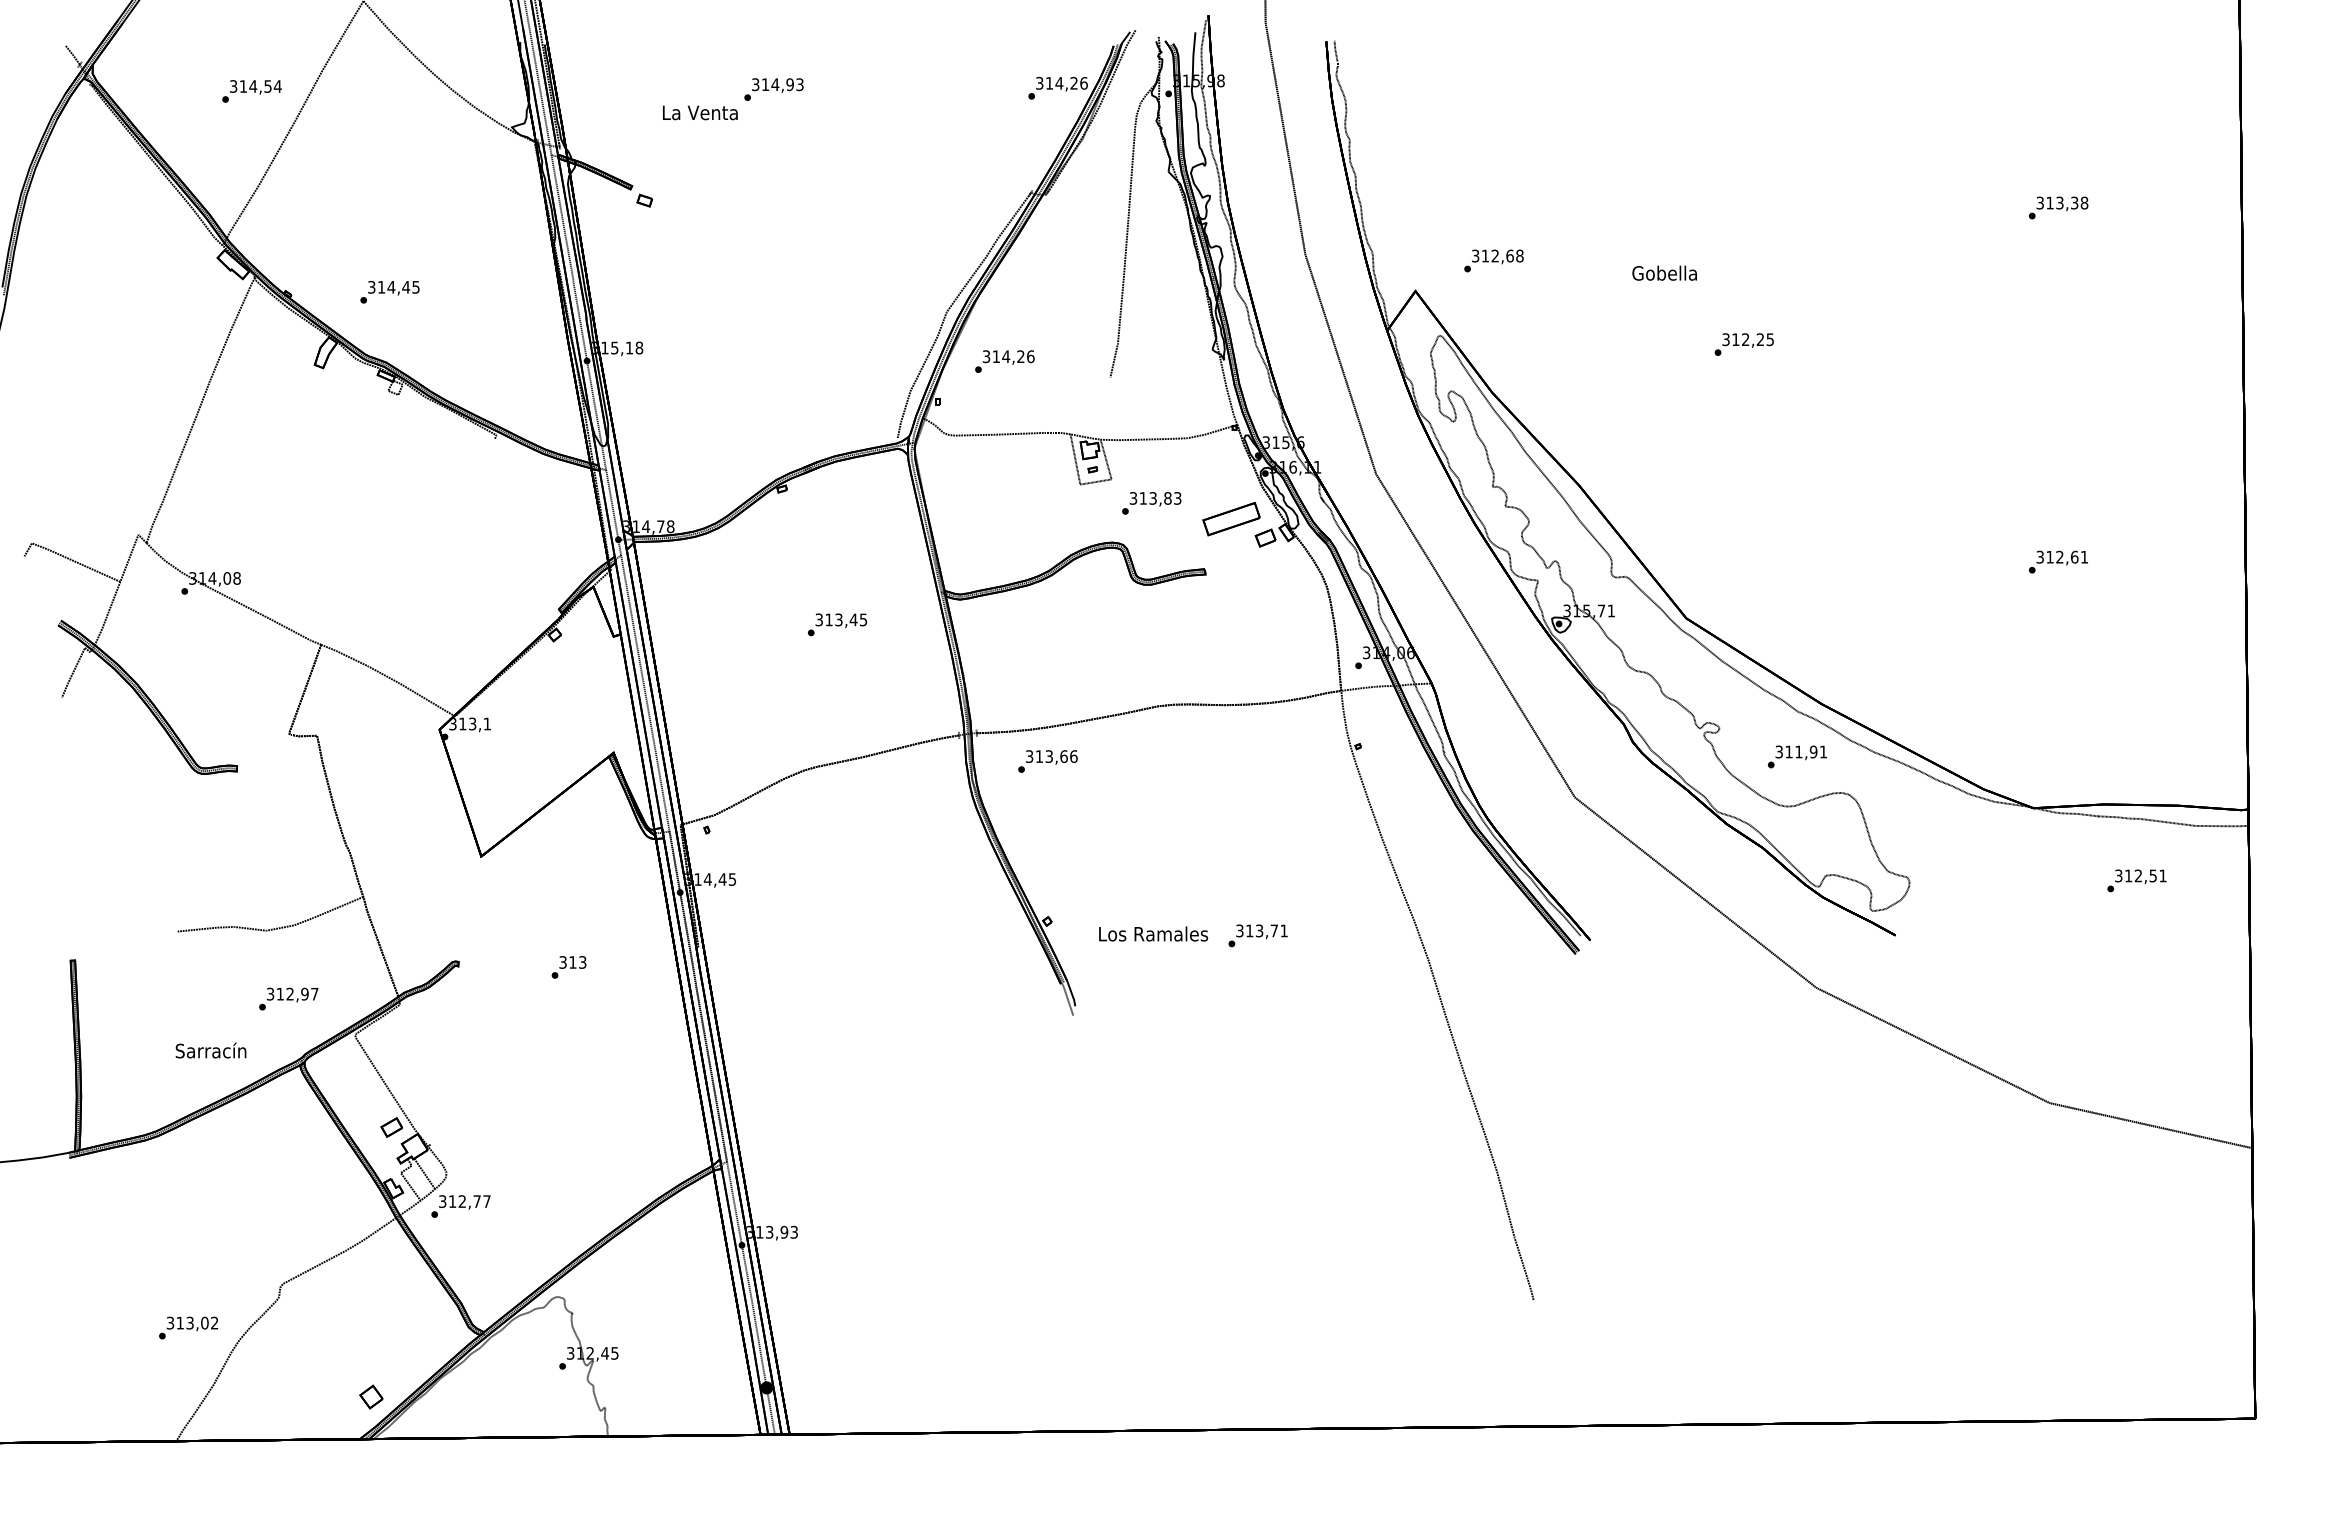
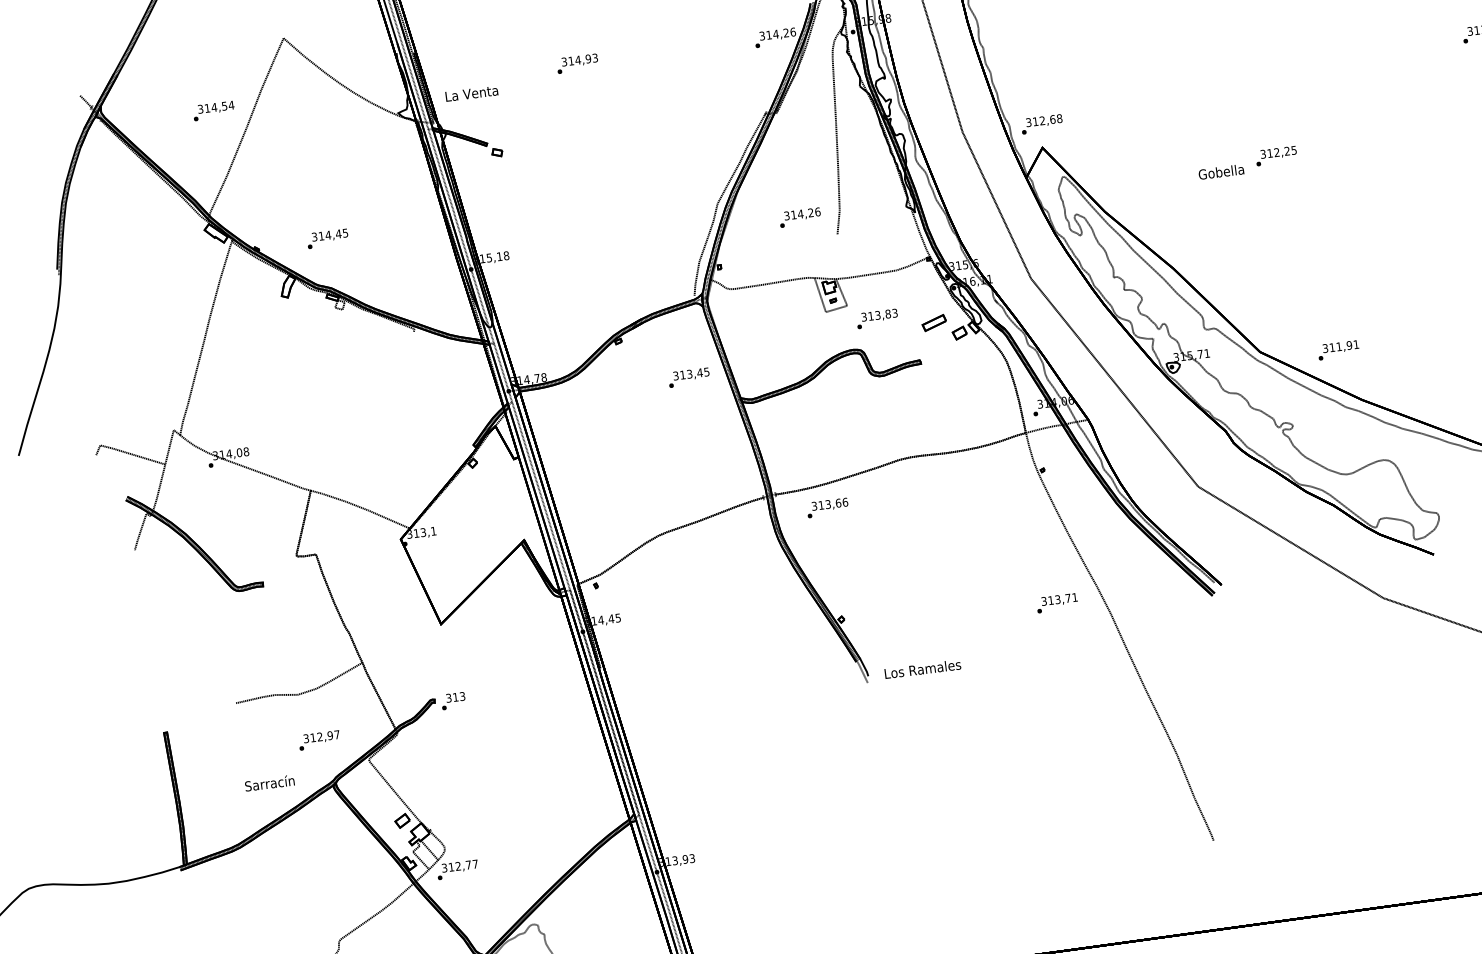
text: (700, 112) -> (471, 93), moved
text: (1493, 260) -> (1041, 124), moved
text: (1664, 272) -> (1221, 171), moved
text: (1004, 361) -> (799, 217), moved
part: (1231, 519) -> (934, 323), size x0.6
text: (837, 624) -> (689, 377), moved
text: (1797, 756) -> (1338, 350), moved
text: (1153, 933) -> (922, 668), moved
text: (1257, 935) -> (1056, 603), moved
text: (568, 967) -> (453, 701), moved

